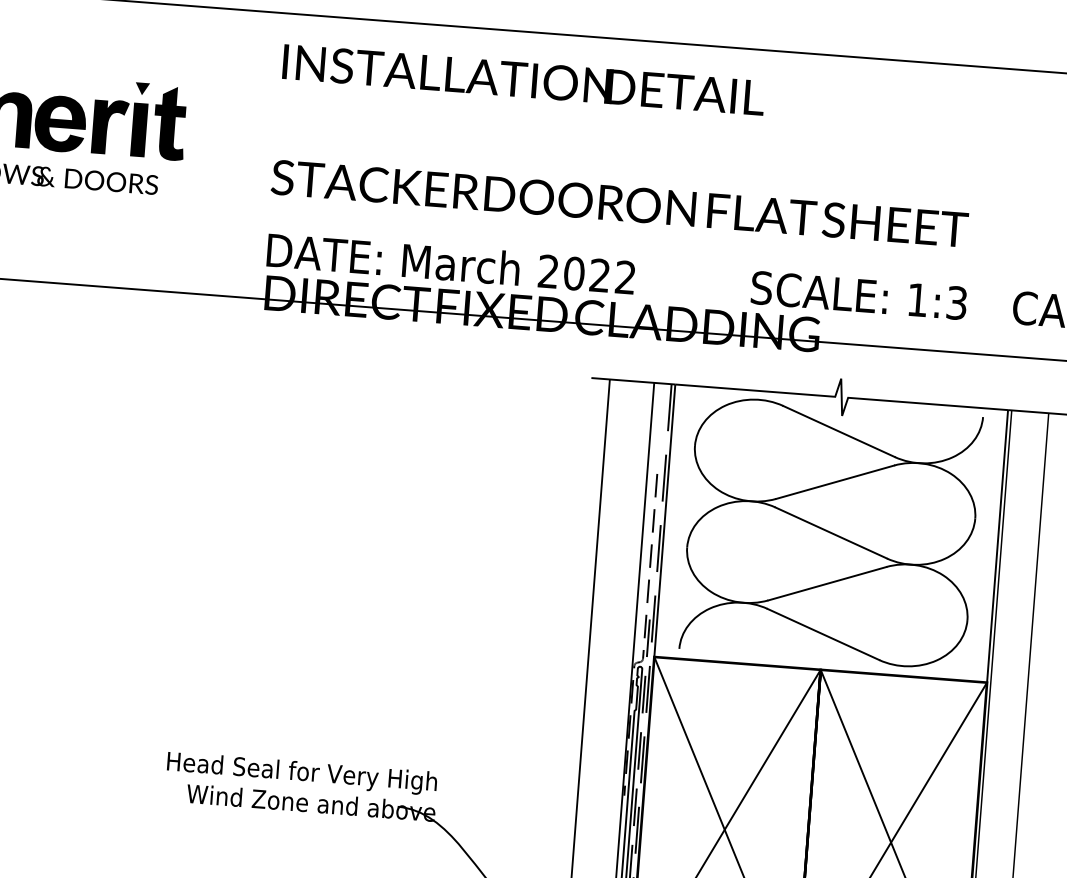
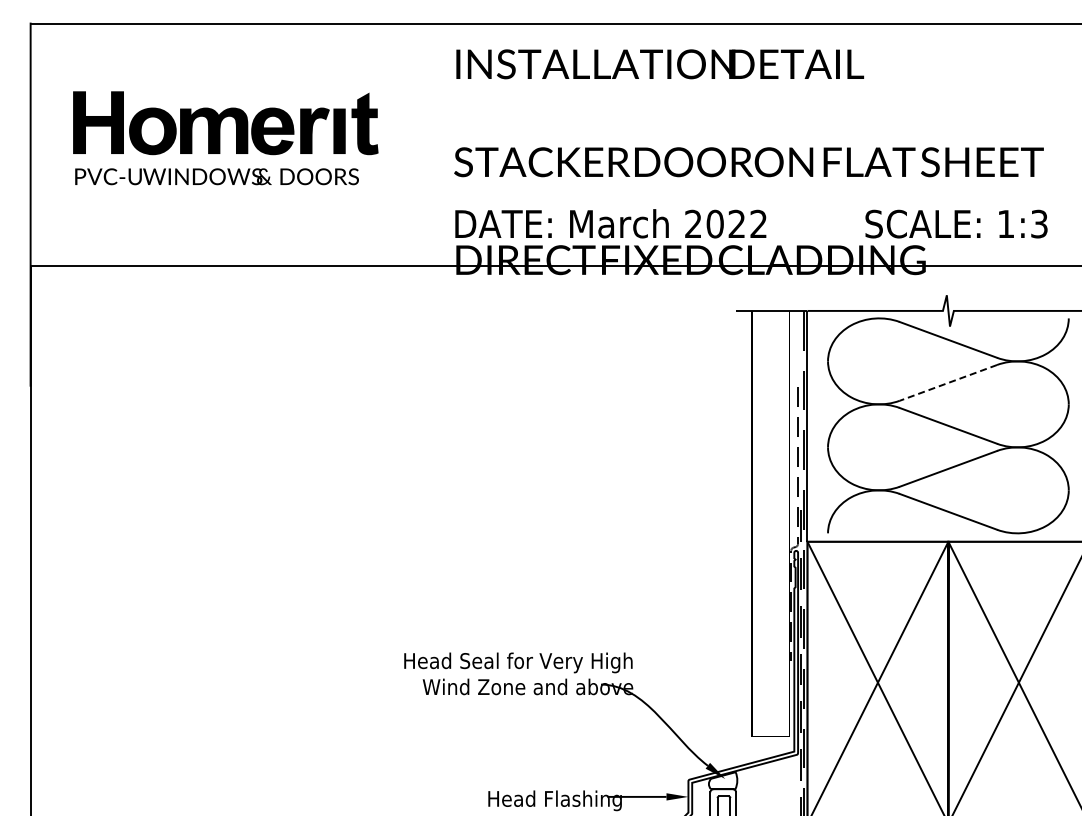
fill: (142, 88) -> (339, 96), removed
line: (835, 481) -> (948, 382), solid -> dashed

